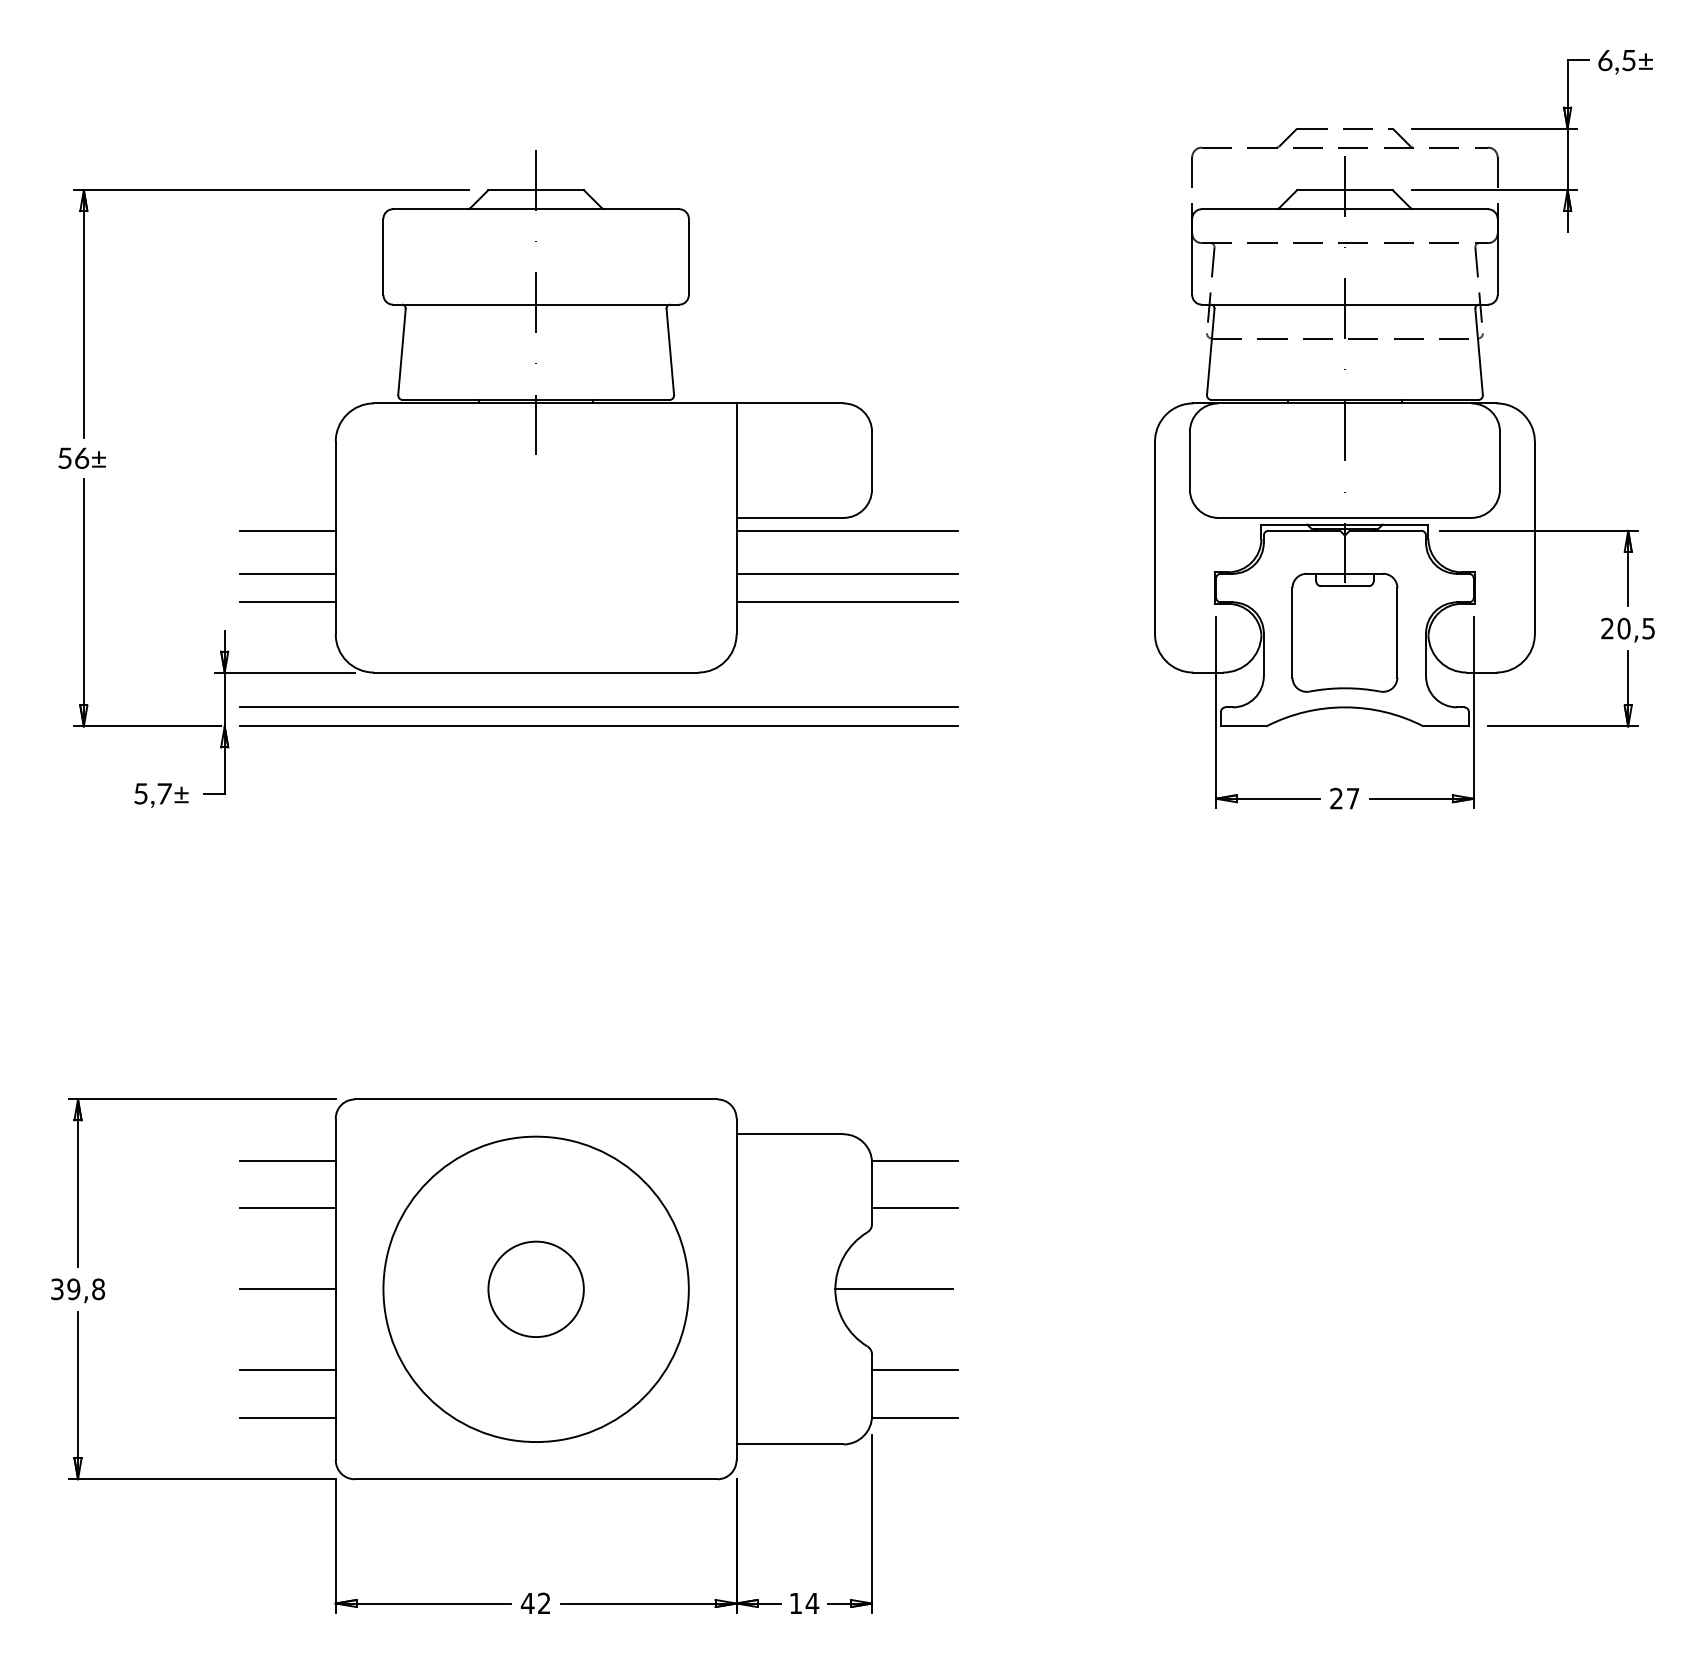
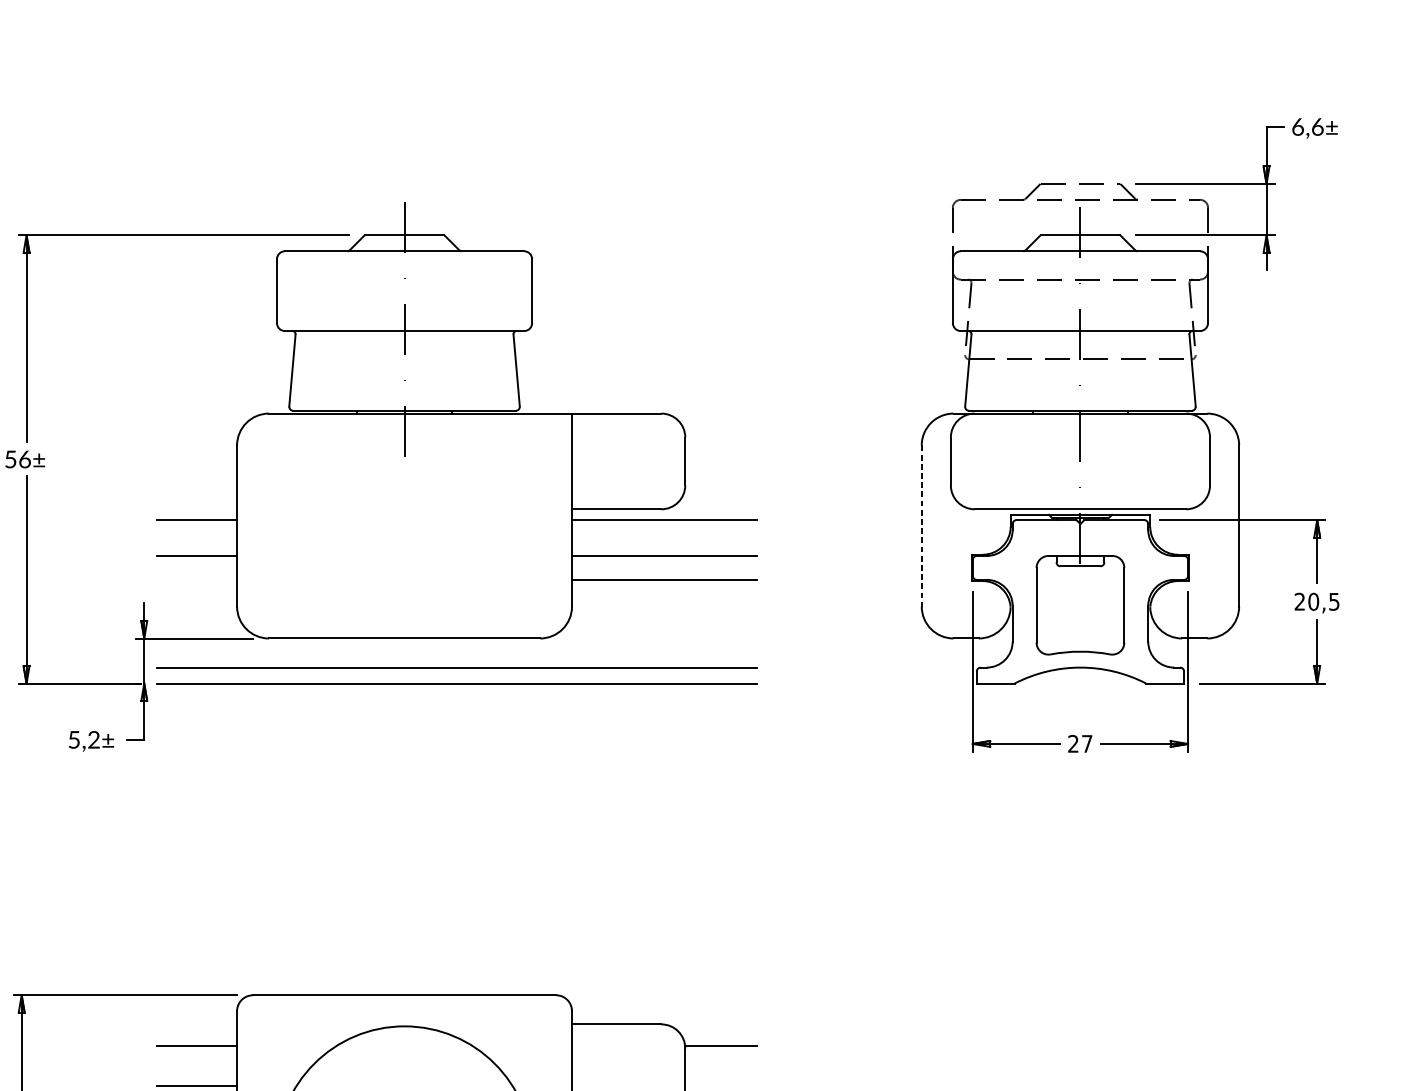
text: (1629, 60) -> (1318, 127), 6,5± -> 6,6±
line: (1155, 538) -> (922, 526), solid -> dashed
line: (287, 602) -> (196, 579), removed
text: (164, 793) -> (93, 739), 5,7± -> 5,2±
line: (914, 1208) -> (720, 1086), removed

